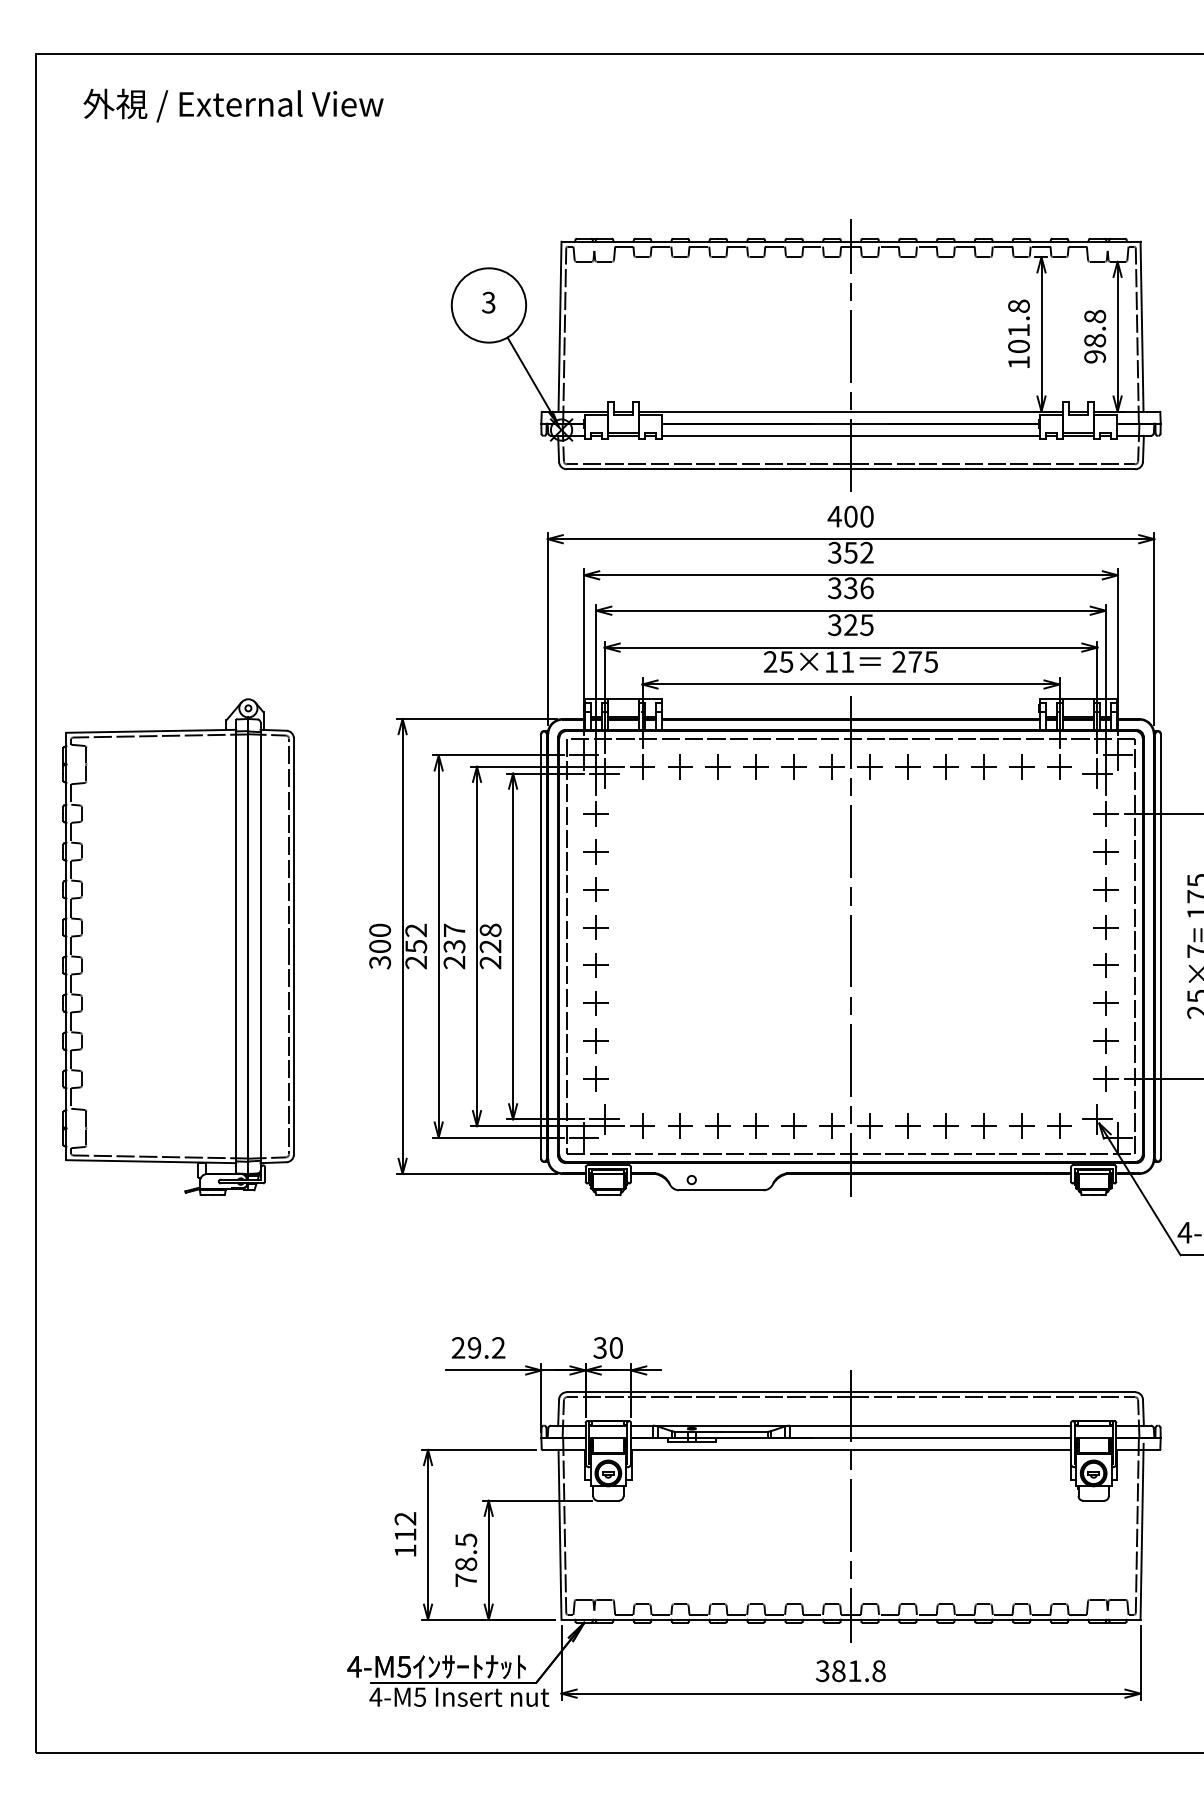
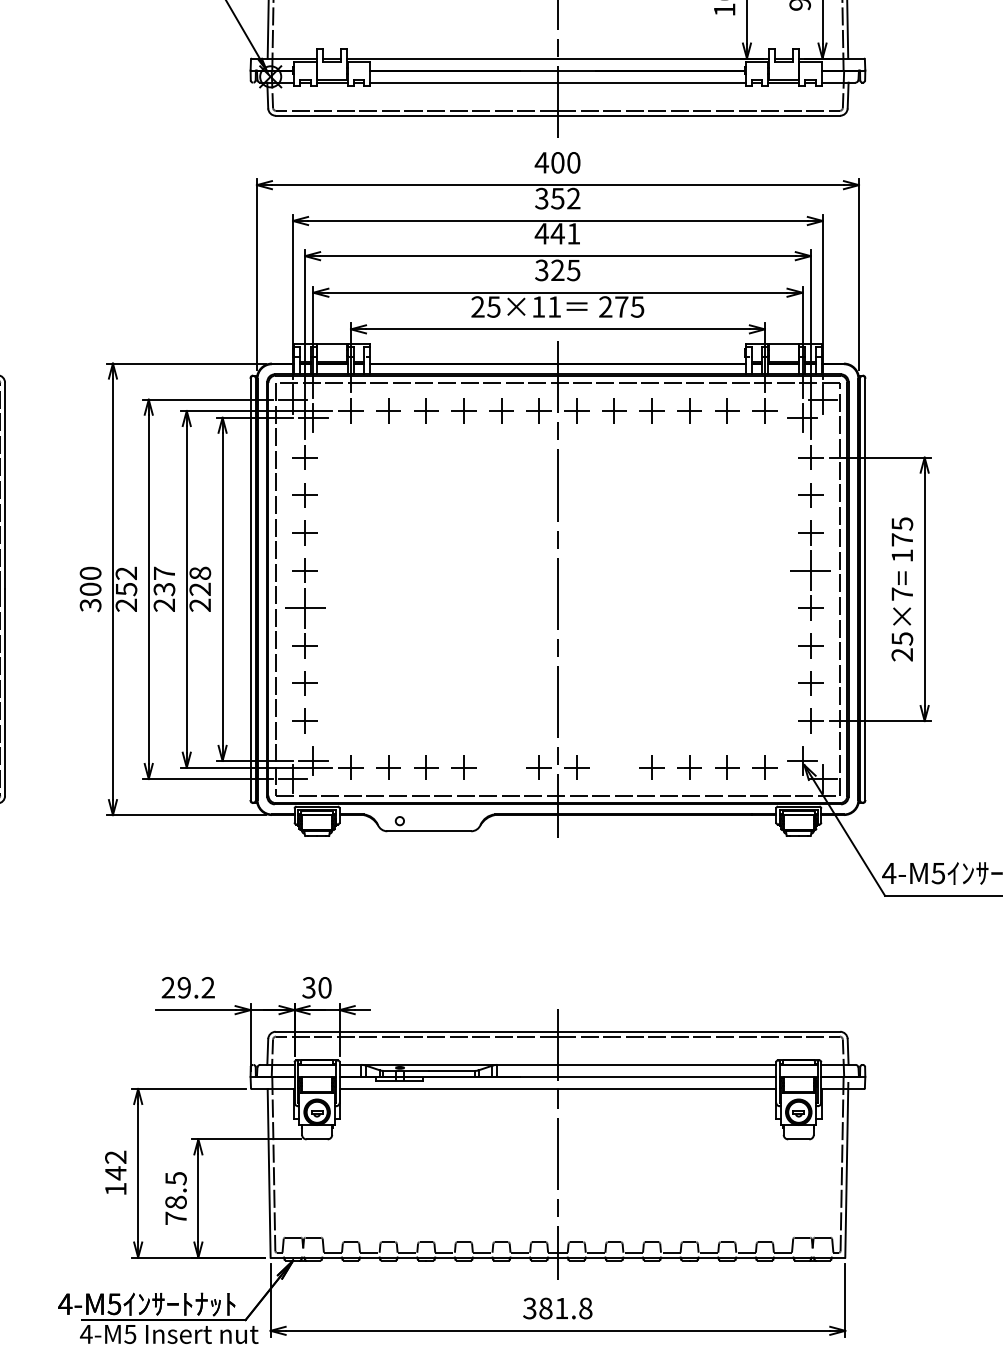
text: (850, 588) -> (557, 234), 336 -> 441
part: (1105, 927) -> (810, 570), size x1.6
part: (595, 965) -> (304, 608), size x1.6
part: (793, 1125) -> (500, 767), removed
part: (907, 1125) -> (613, 767), removed
text: (405, 1534) -> (115, 1172), 112 -> 142

